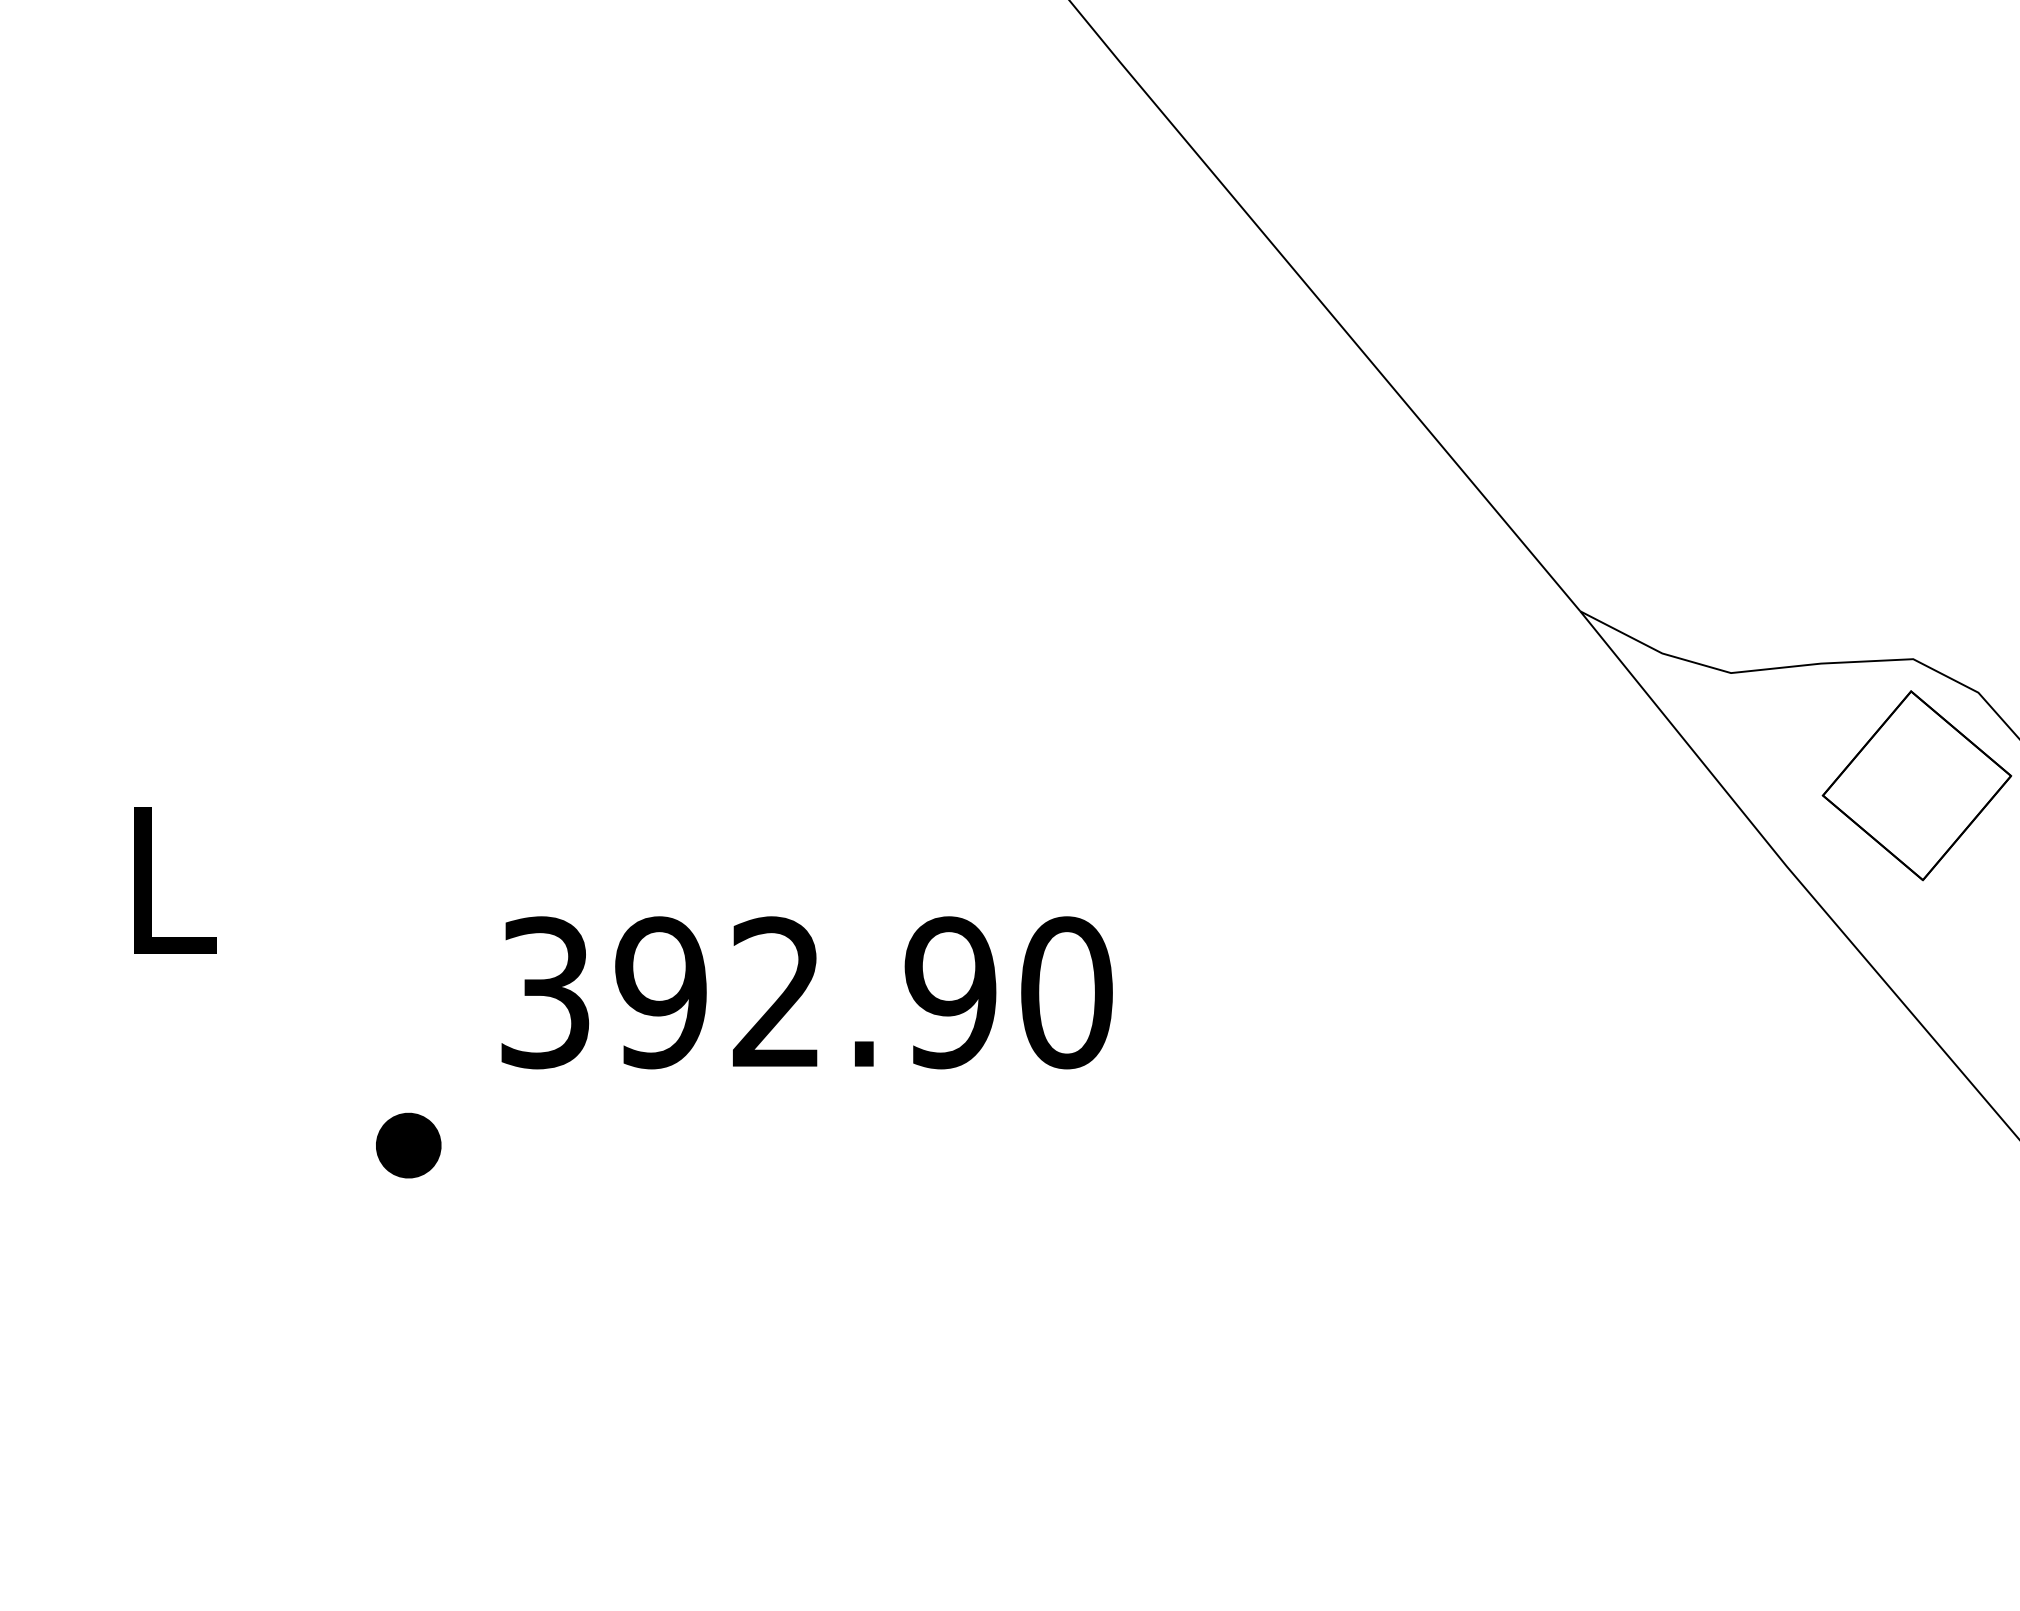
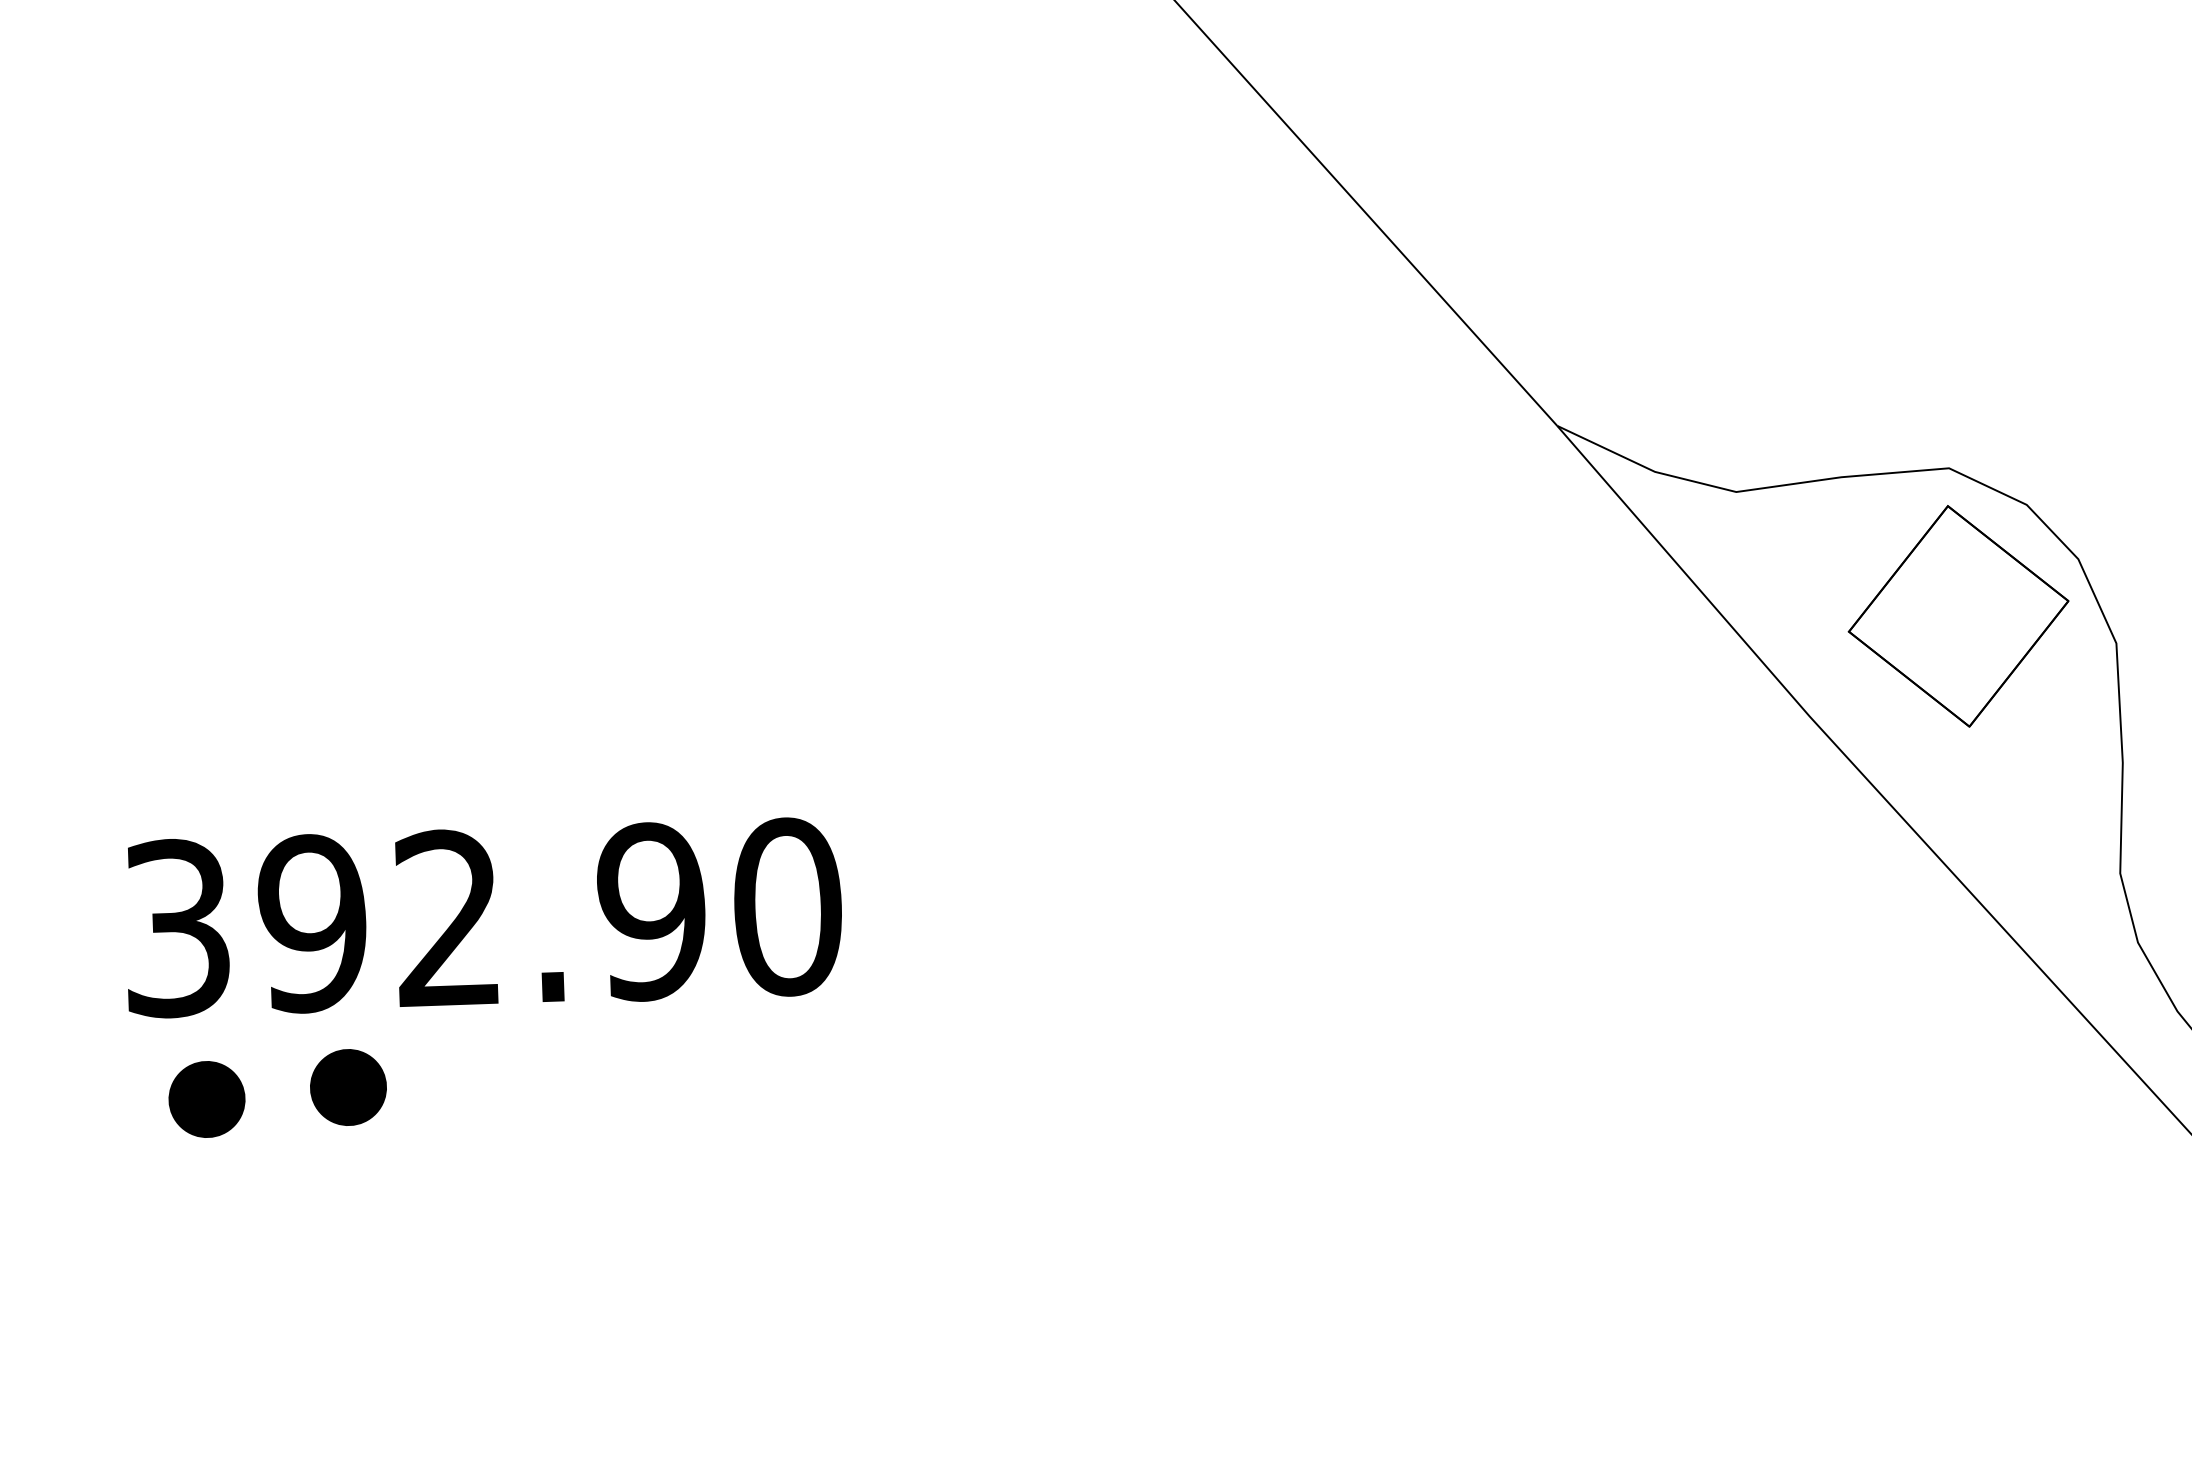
text: (806, 992) -> (482, 917), moved
part: (529, 1139) -> (348, 1087), added

